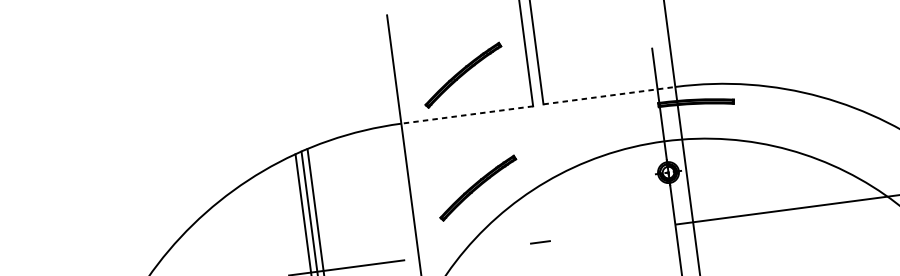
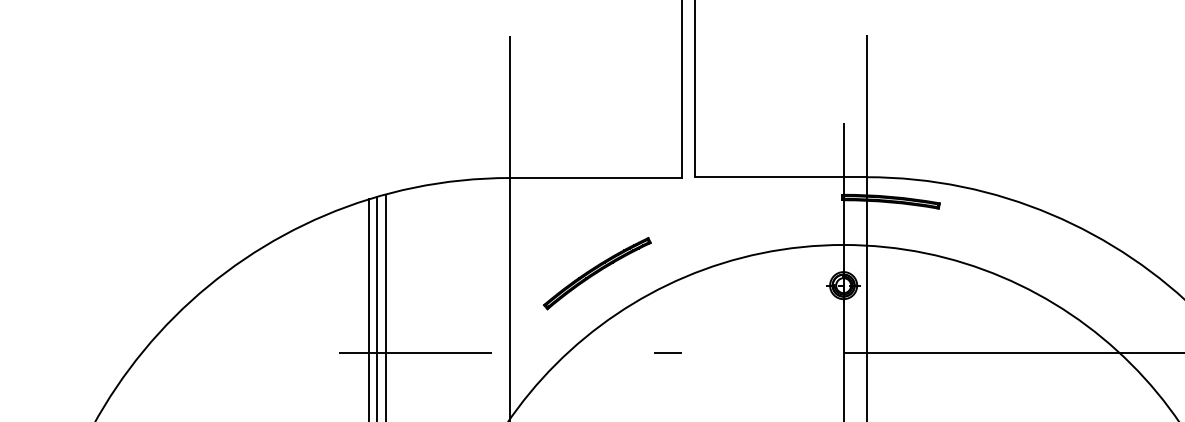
part: (463, 75) -> (597, 126), removed
line: (609, 95) -> (780, 177), dashed -> solid
line: (467, 115) -> (595, 178), dashed -> solid

